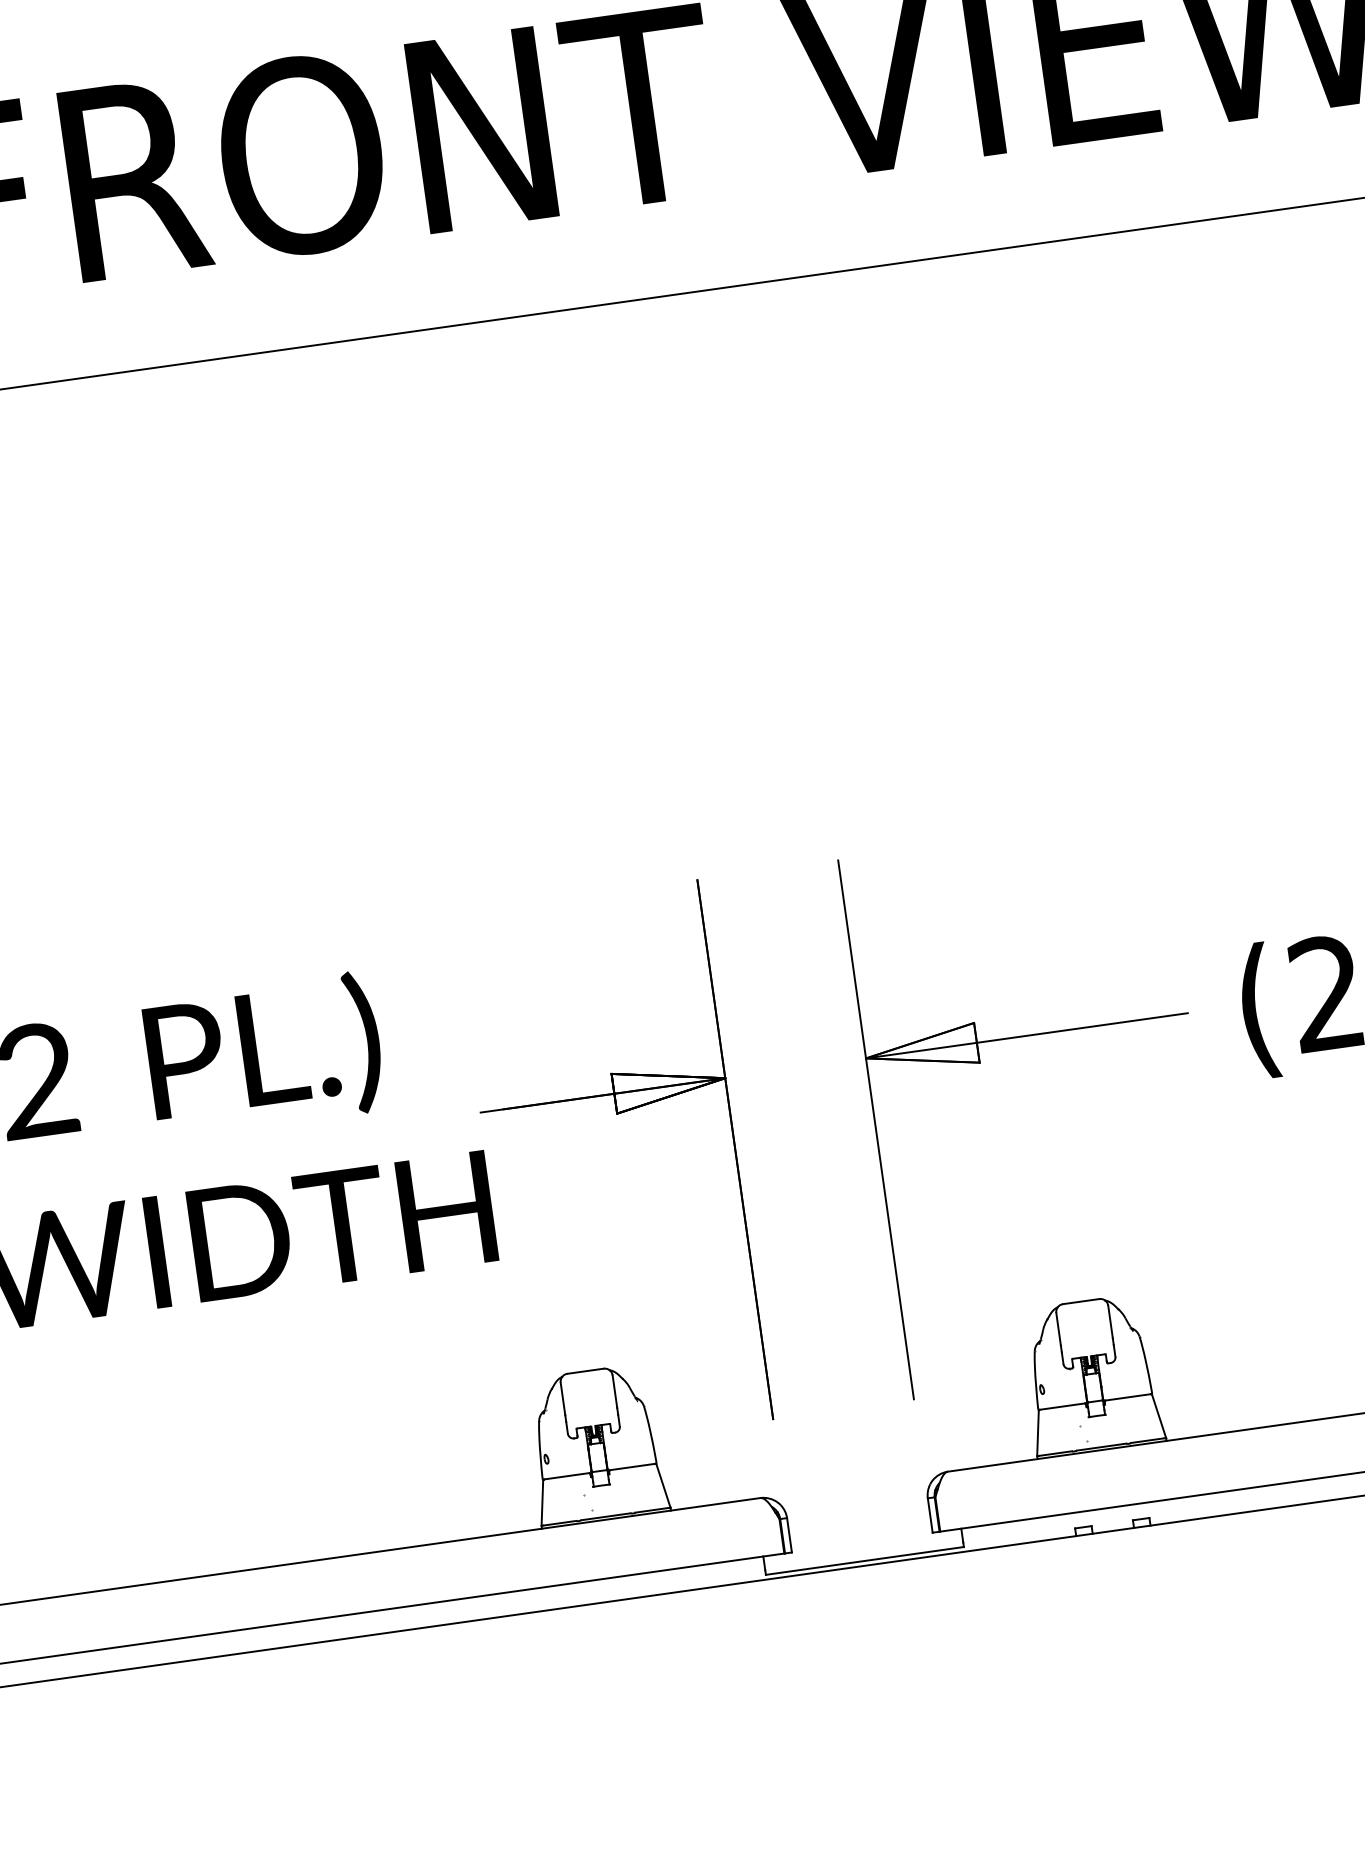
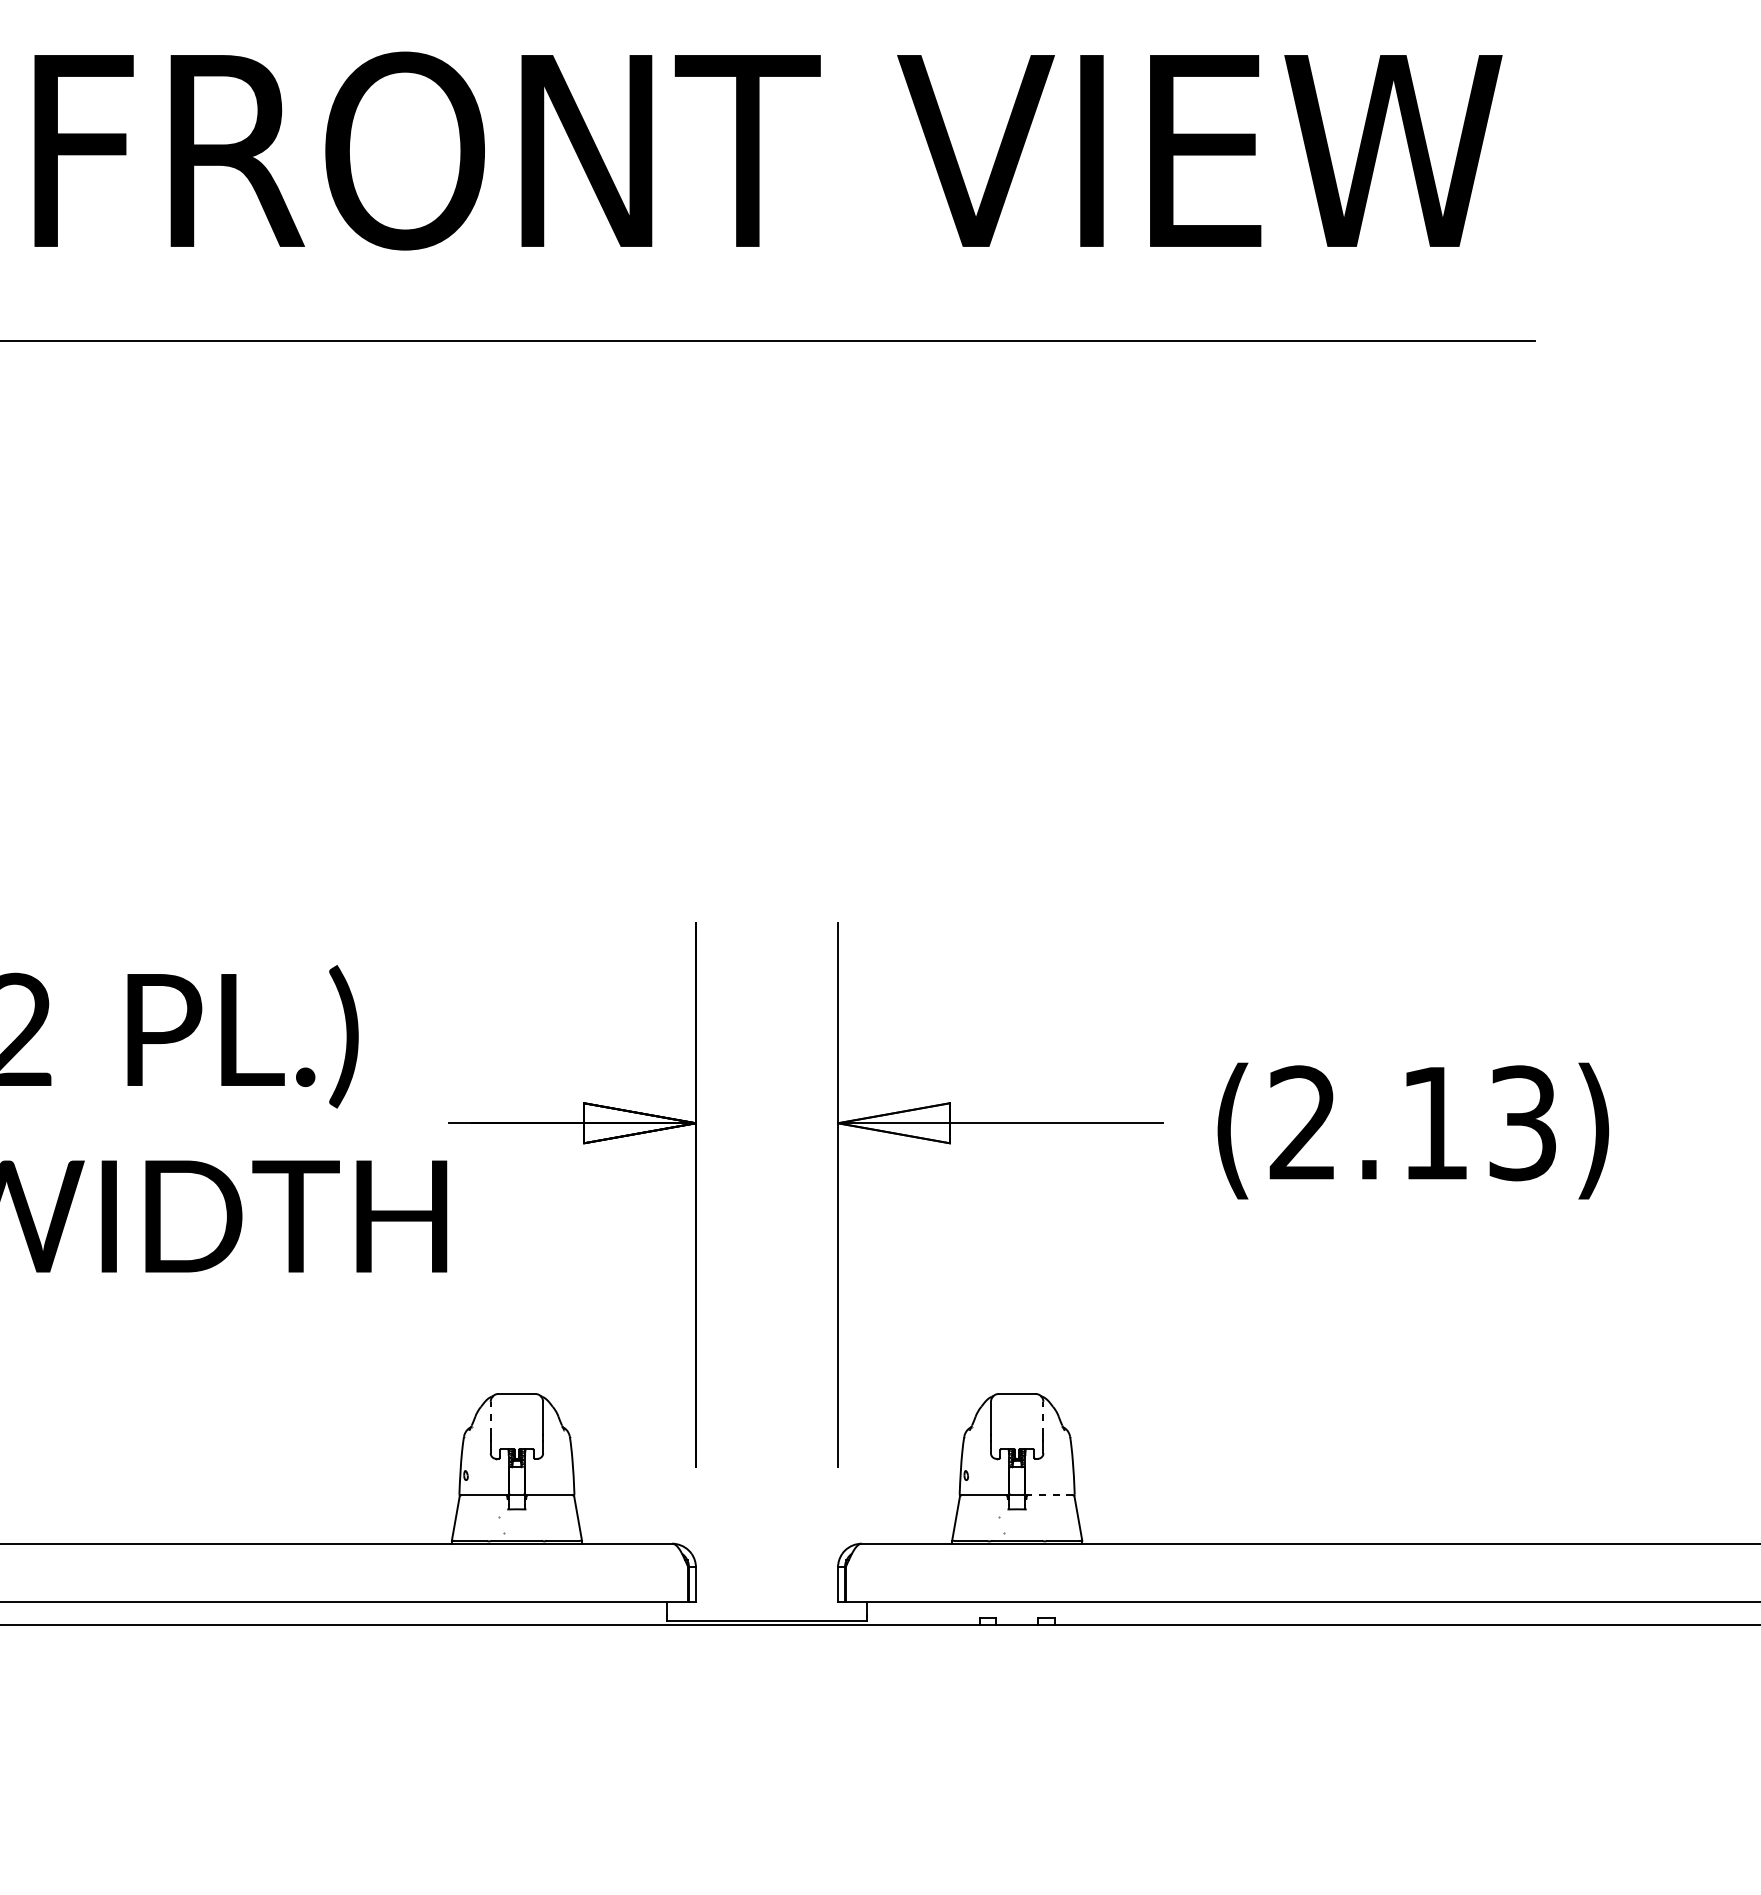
line: (1110, 1321) -> (1043, 1417), solid -> dashed
line: (1128, 1397) -> (1050, 1495), solid -> dashed
line: (562, 1398) -> (490, 1417), solid -> dashed

